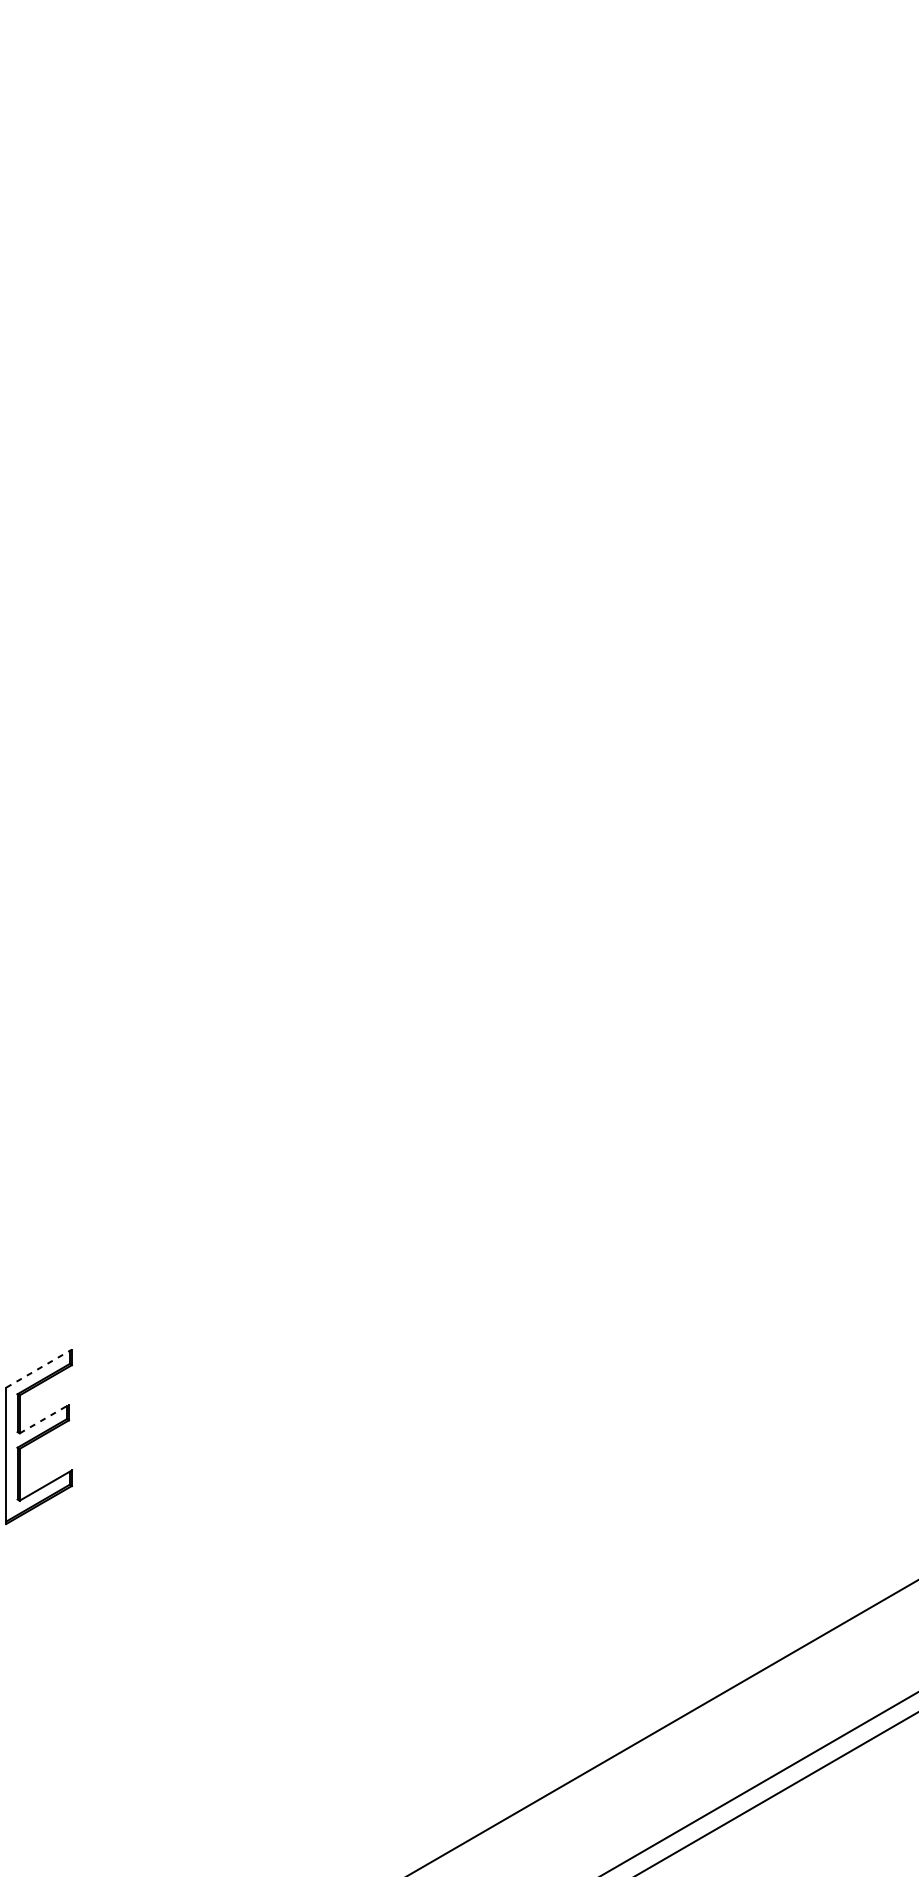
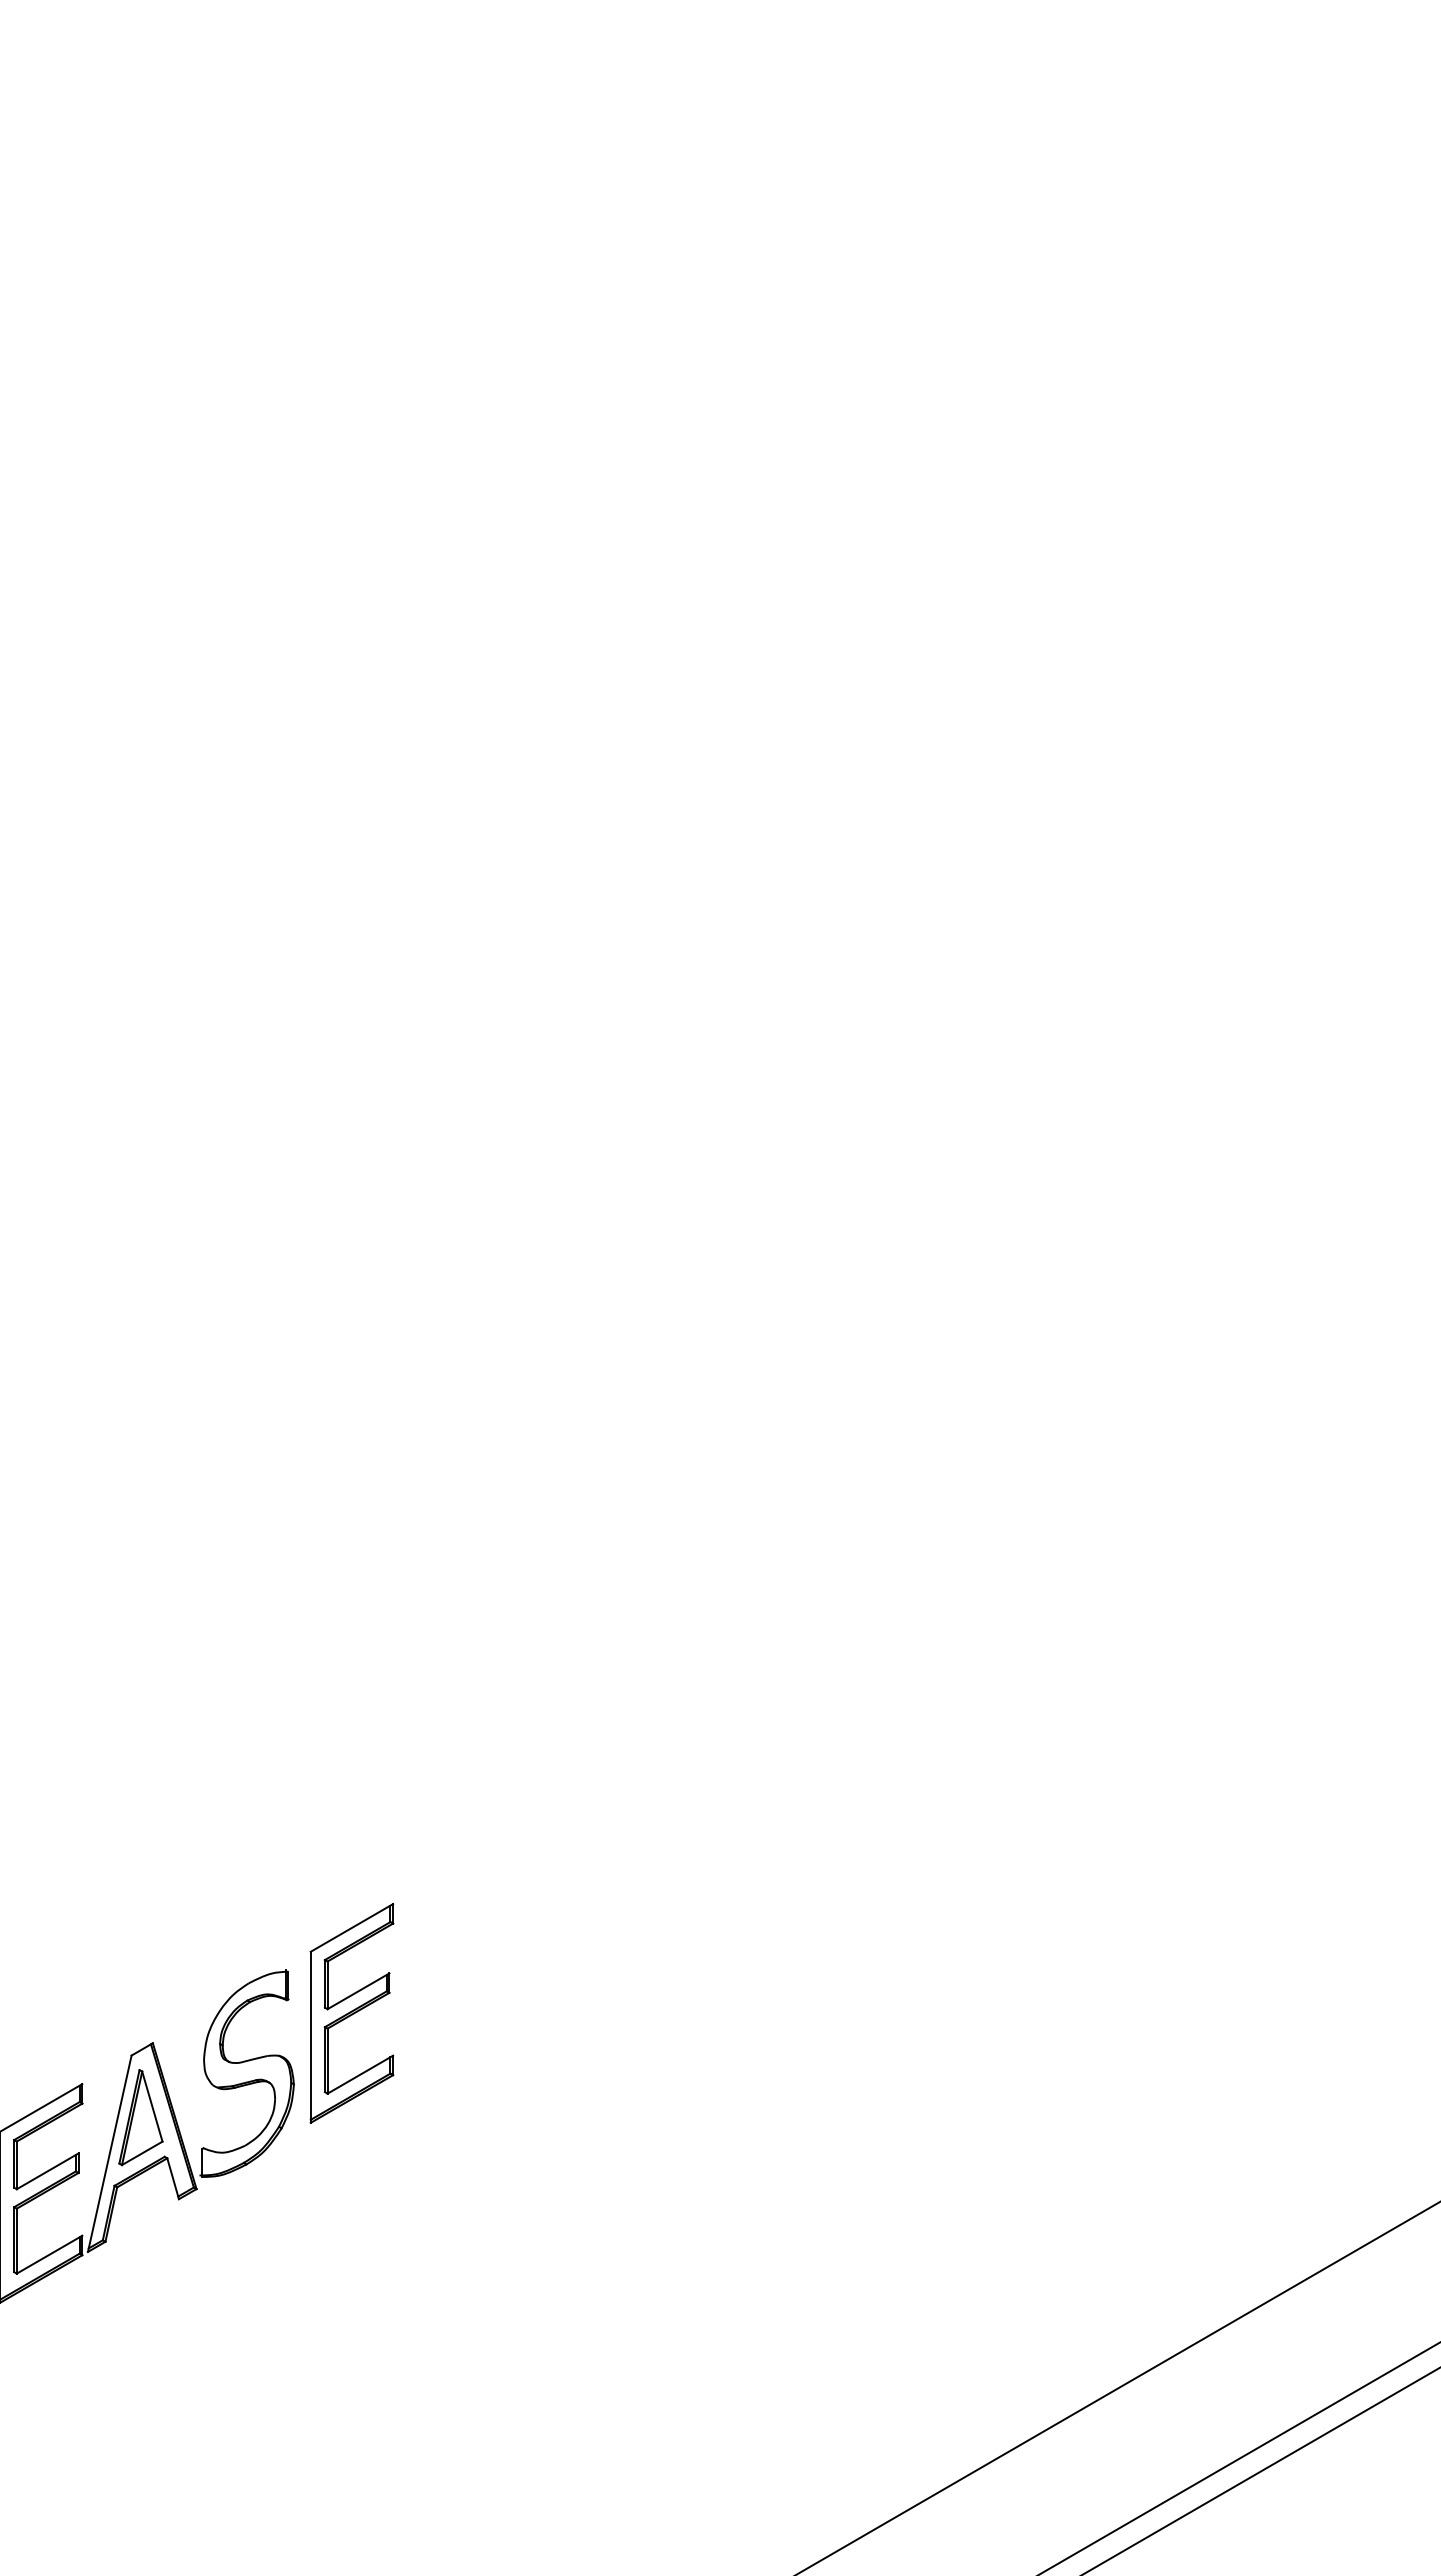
line: (38, 1368) -> (351, 1927), dashed -> solid
line: (44, 1419) -> (358, 1991), dashed -> solid

